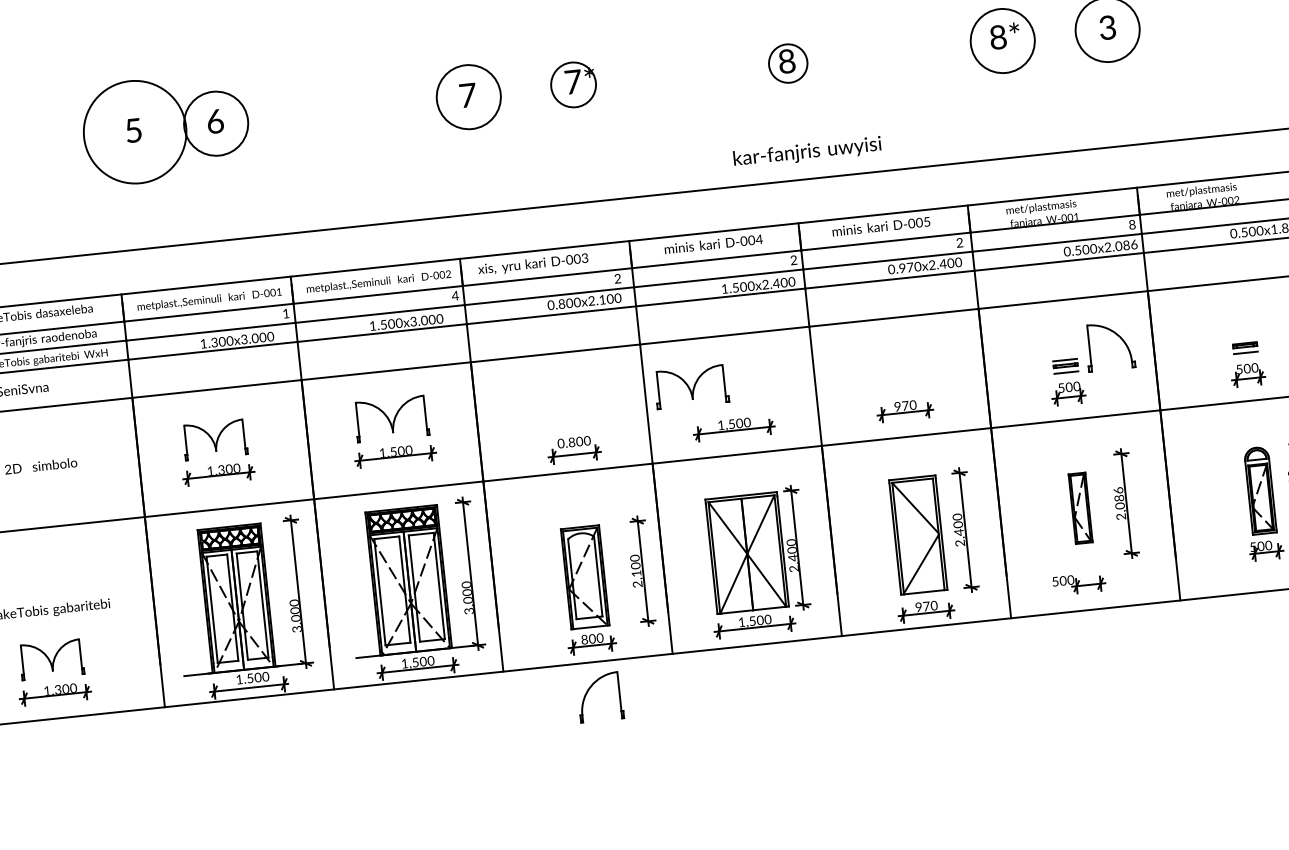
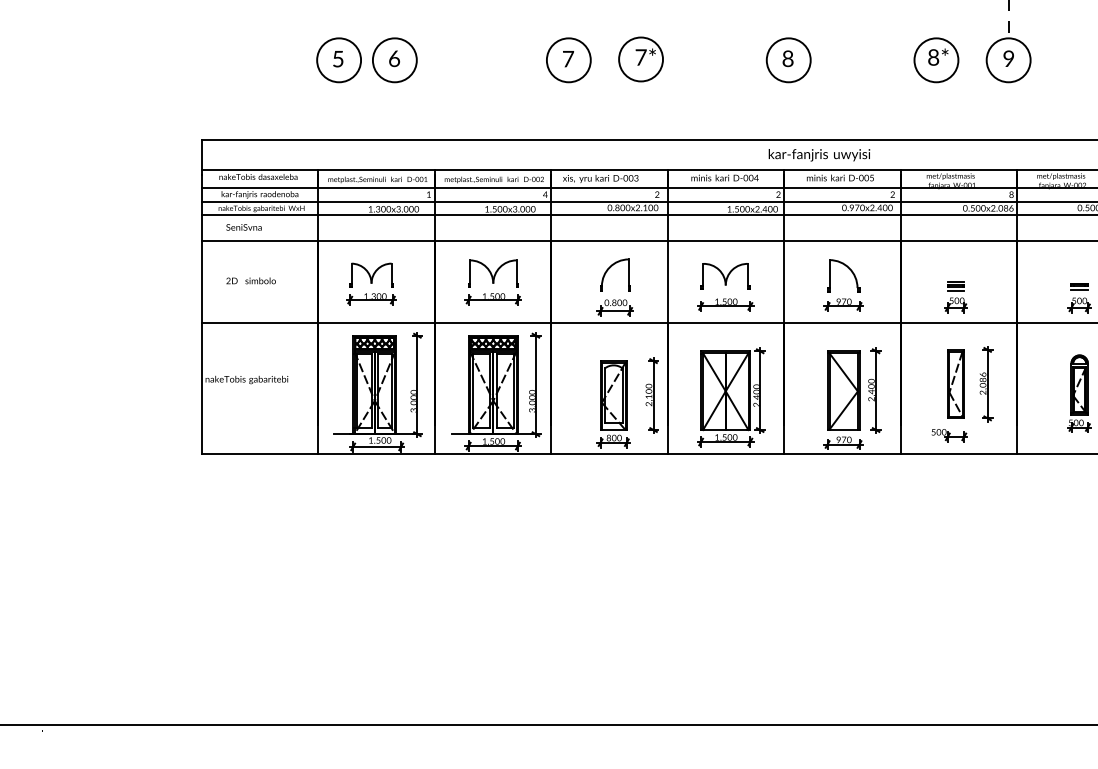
text: (1107, 28) -> (1008, 59), 3 -> 9
circle: (787, 63) -> (788, 60), size x1.67
circle: (574, 84) -> (641, 59), size x1.43
circle: (135, 132) -> (339, 60), size x0.62
text: (807, 152) -> (819, 155), moved
part: (1119, 338) -> (850, 271), moved
part: (691, 386) -> (725, 276), moved
part: (1079, 507) -> (955, 383), size x1.43
part: (52, 671) -> (244, 421), removed
part: (592, 688) -> (610, 268), moved

